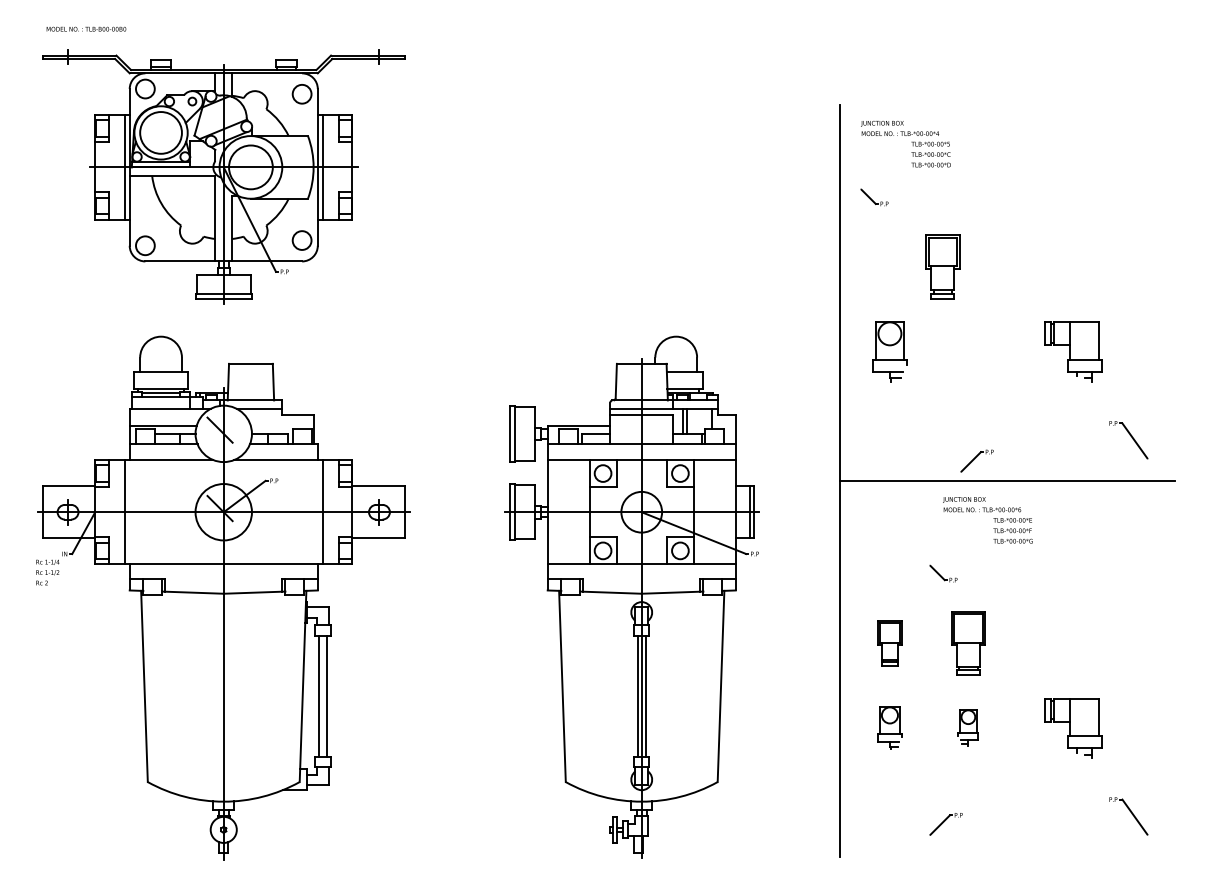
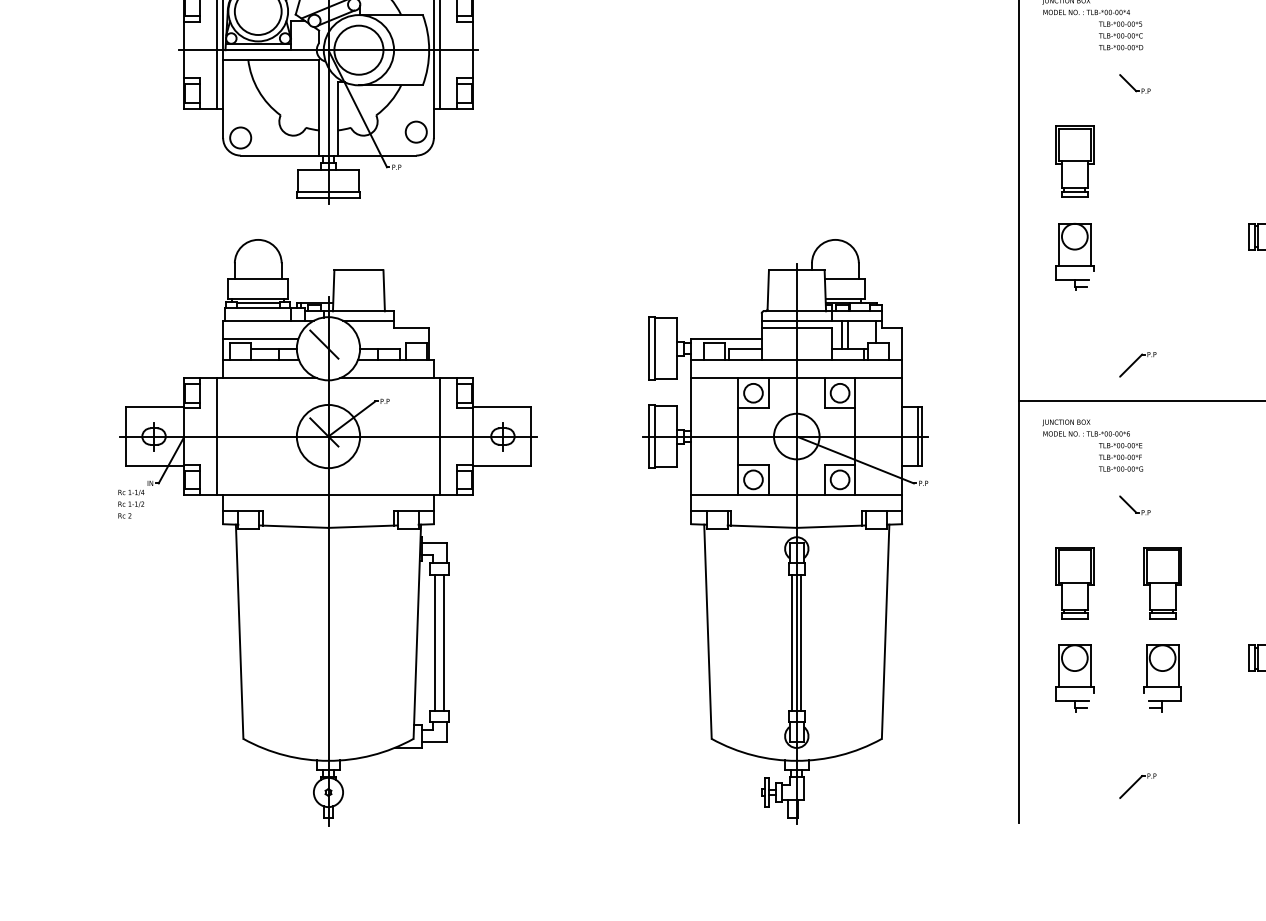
part: (874, 197) -> (1134, 83), moved
part: (942, 266) -> (1074, 161), moved
part: (976, 460) -> (1137, 364), moved
text: (987, 520) -> (1092, 445), moved
part: (889, 643) -> (1074, 583), size x1.43
part: (889, 727) -> (1074, 677), size x1.43
part: (968, 727) -> (1162, 677), size x1.67

